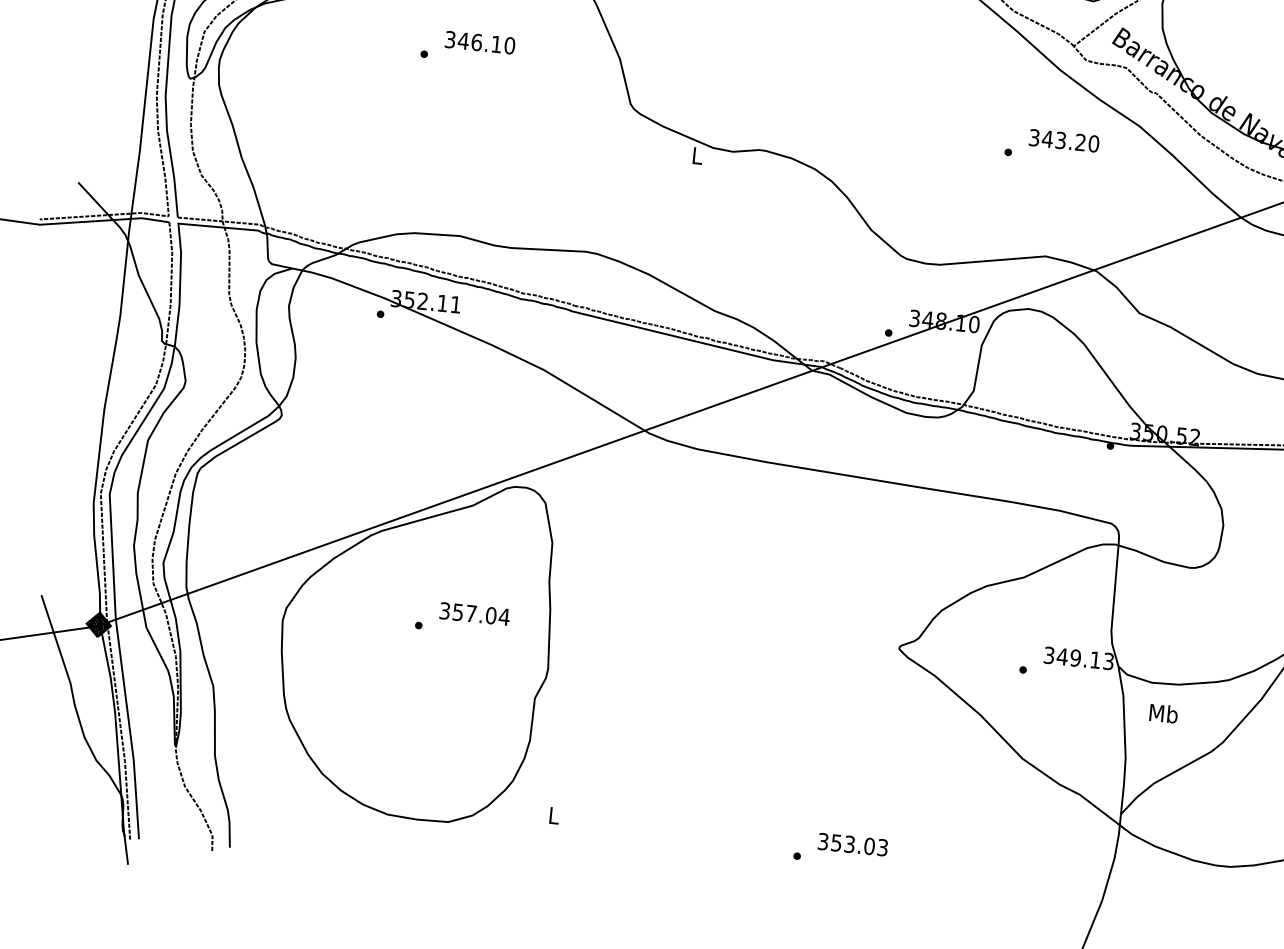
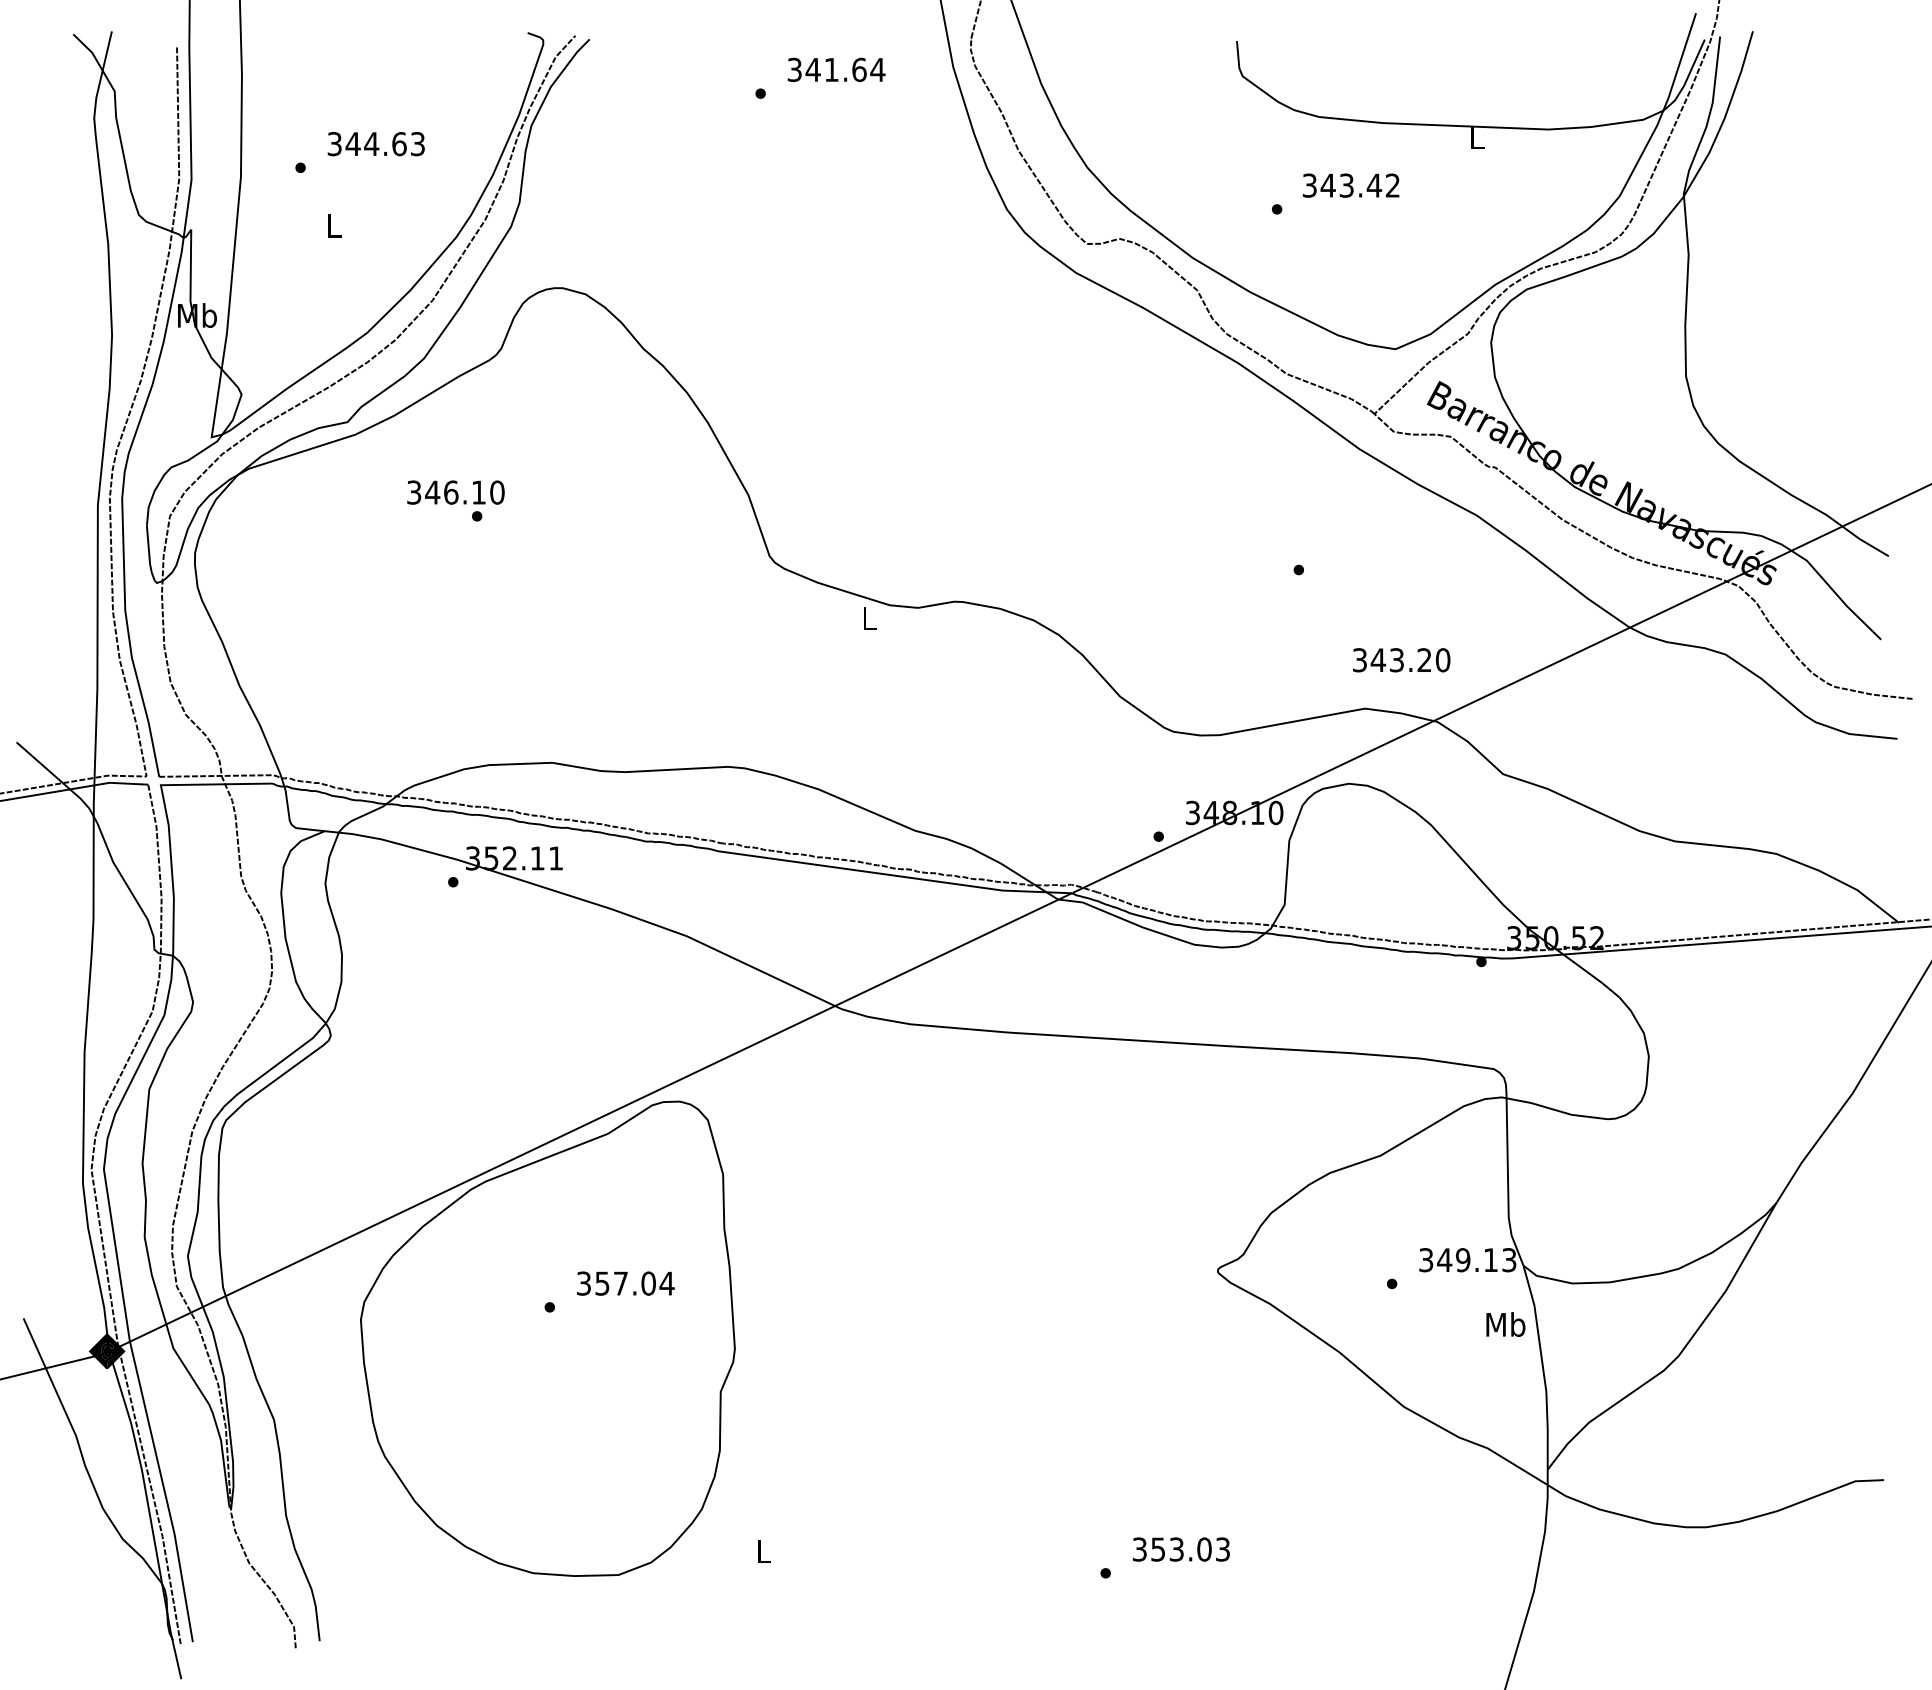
text: (479, 42) -> (455, 492), moved
text: (1064, 141) -> (1401, 660), moved
text: (1163, 713) -> (1505, 1324), moved

